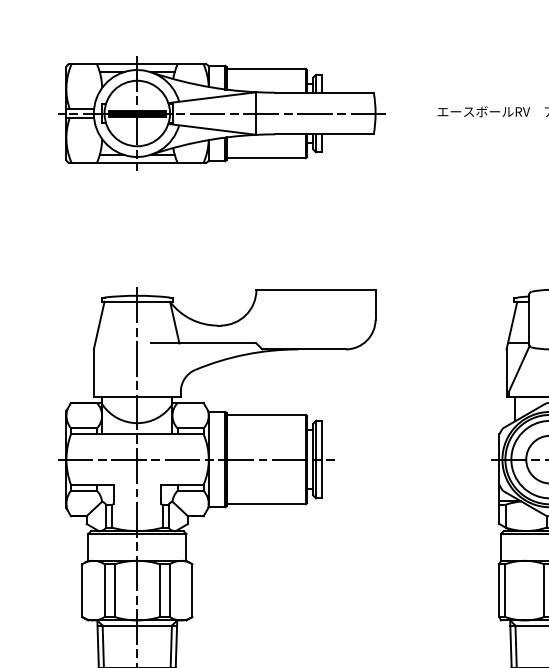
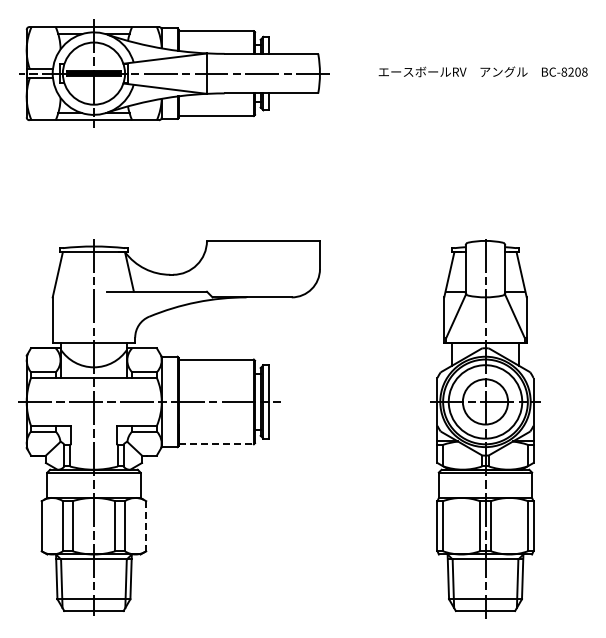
line: (266, 504) -> (216, 444), solid -> dashed
line: (192, 590) -> (146, 526), solid -> dashed

